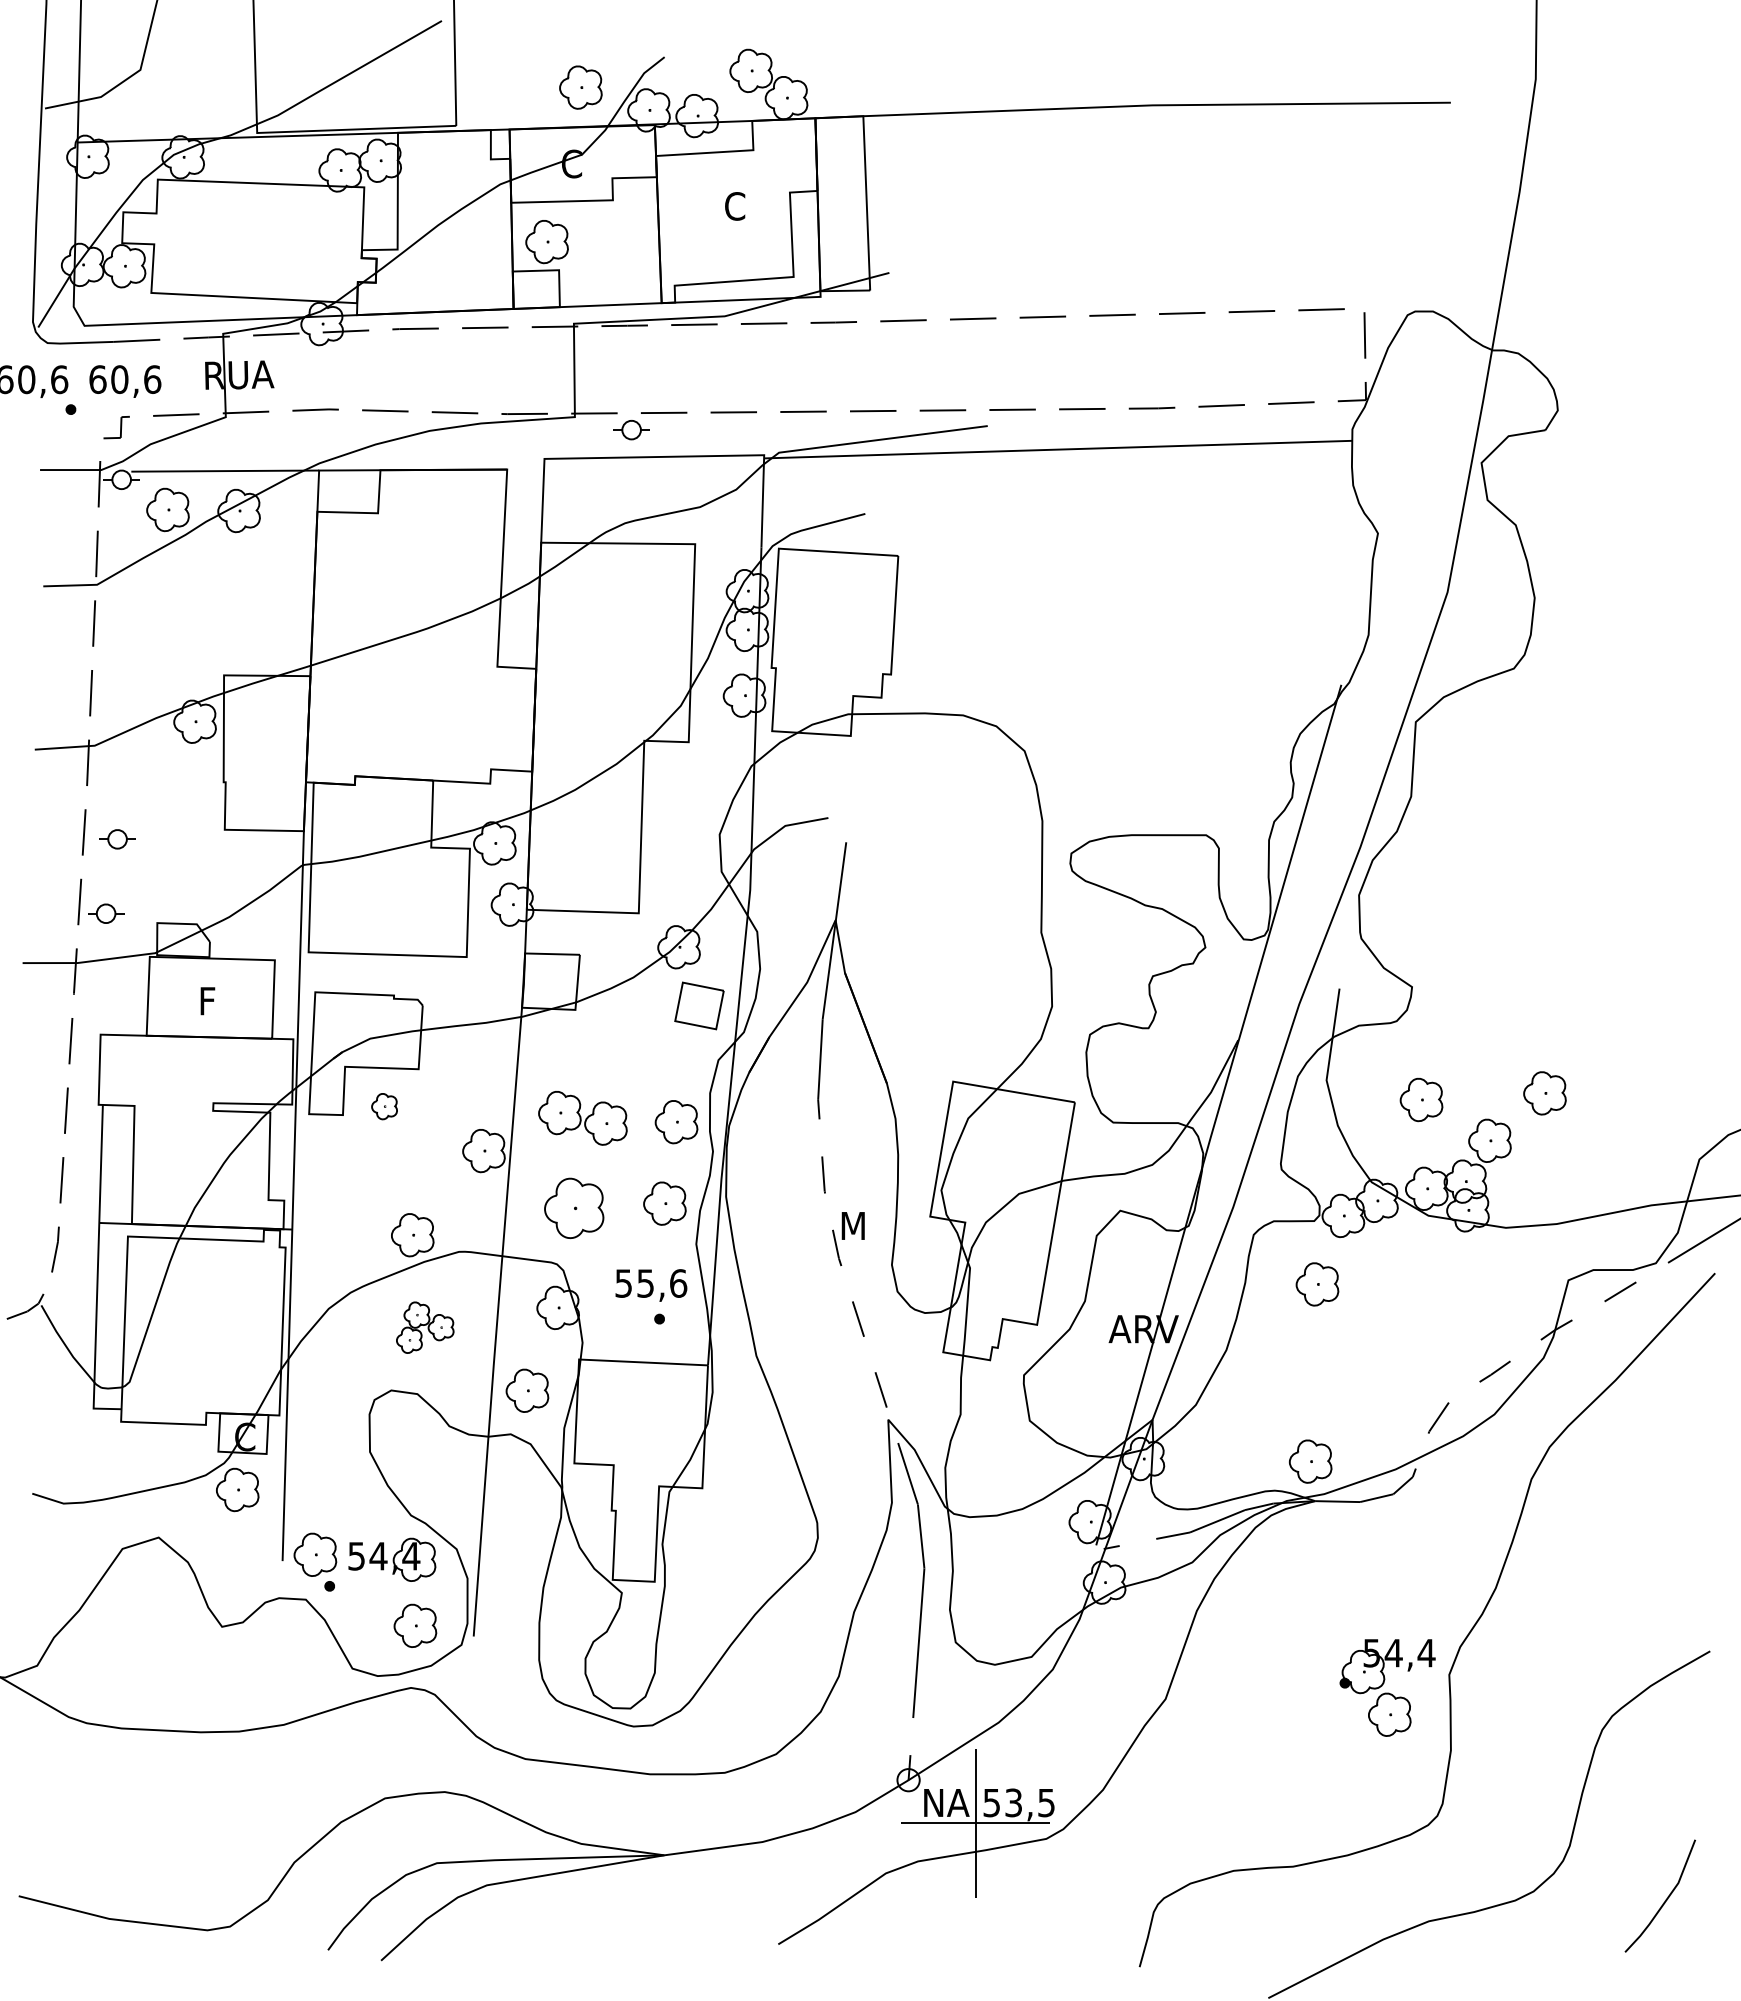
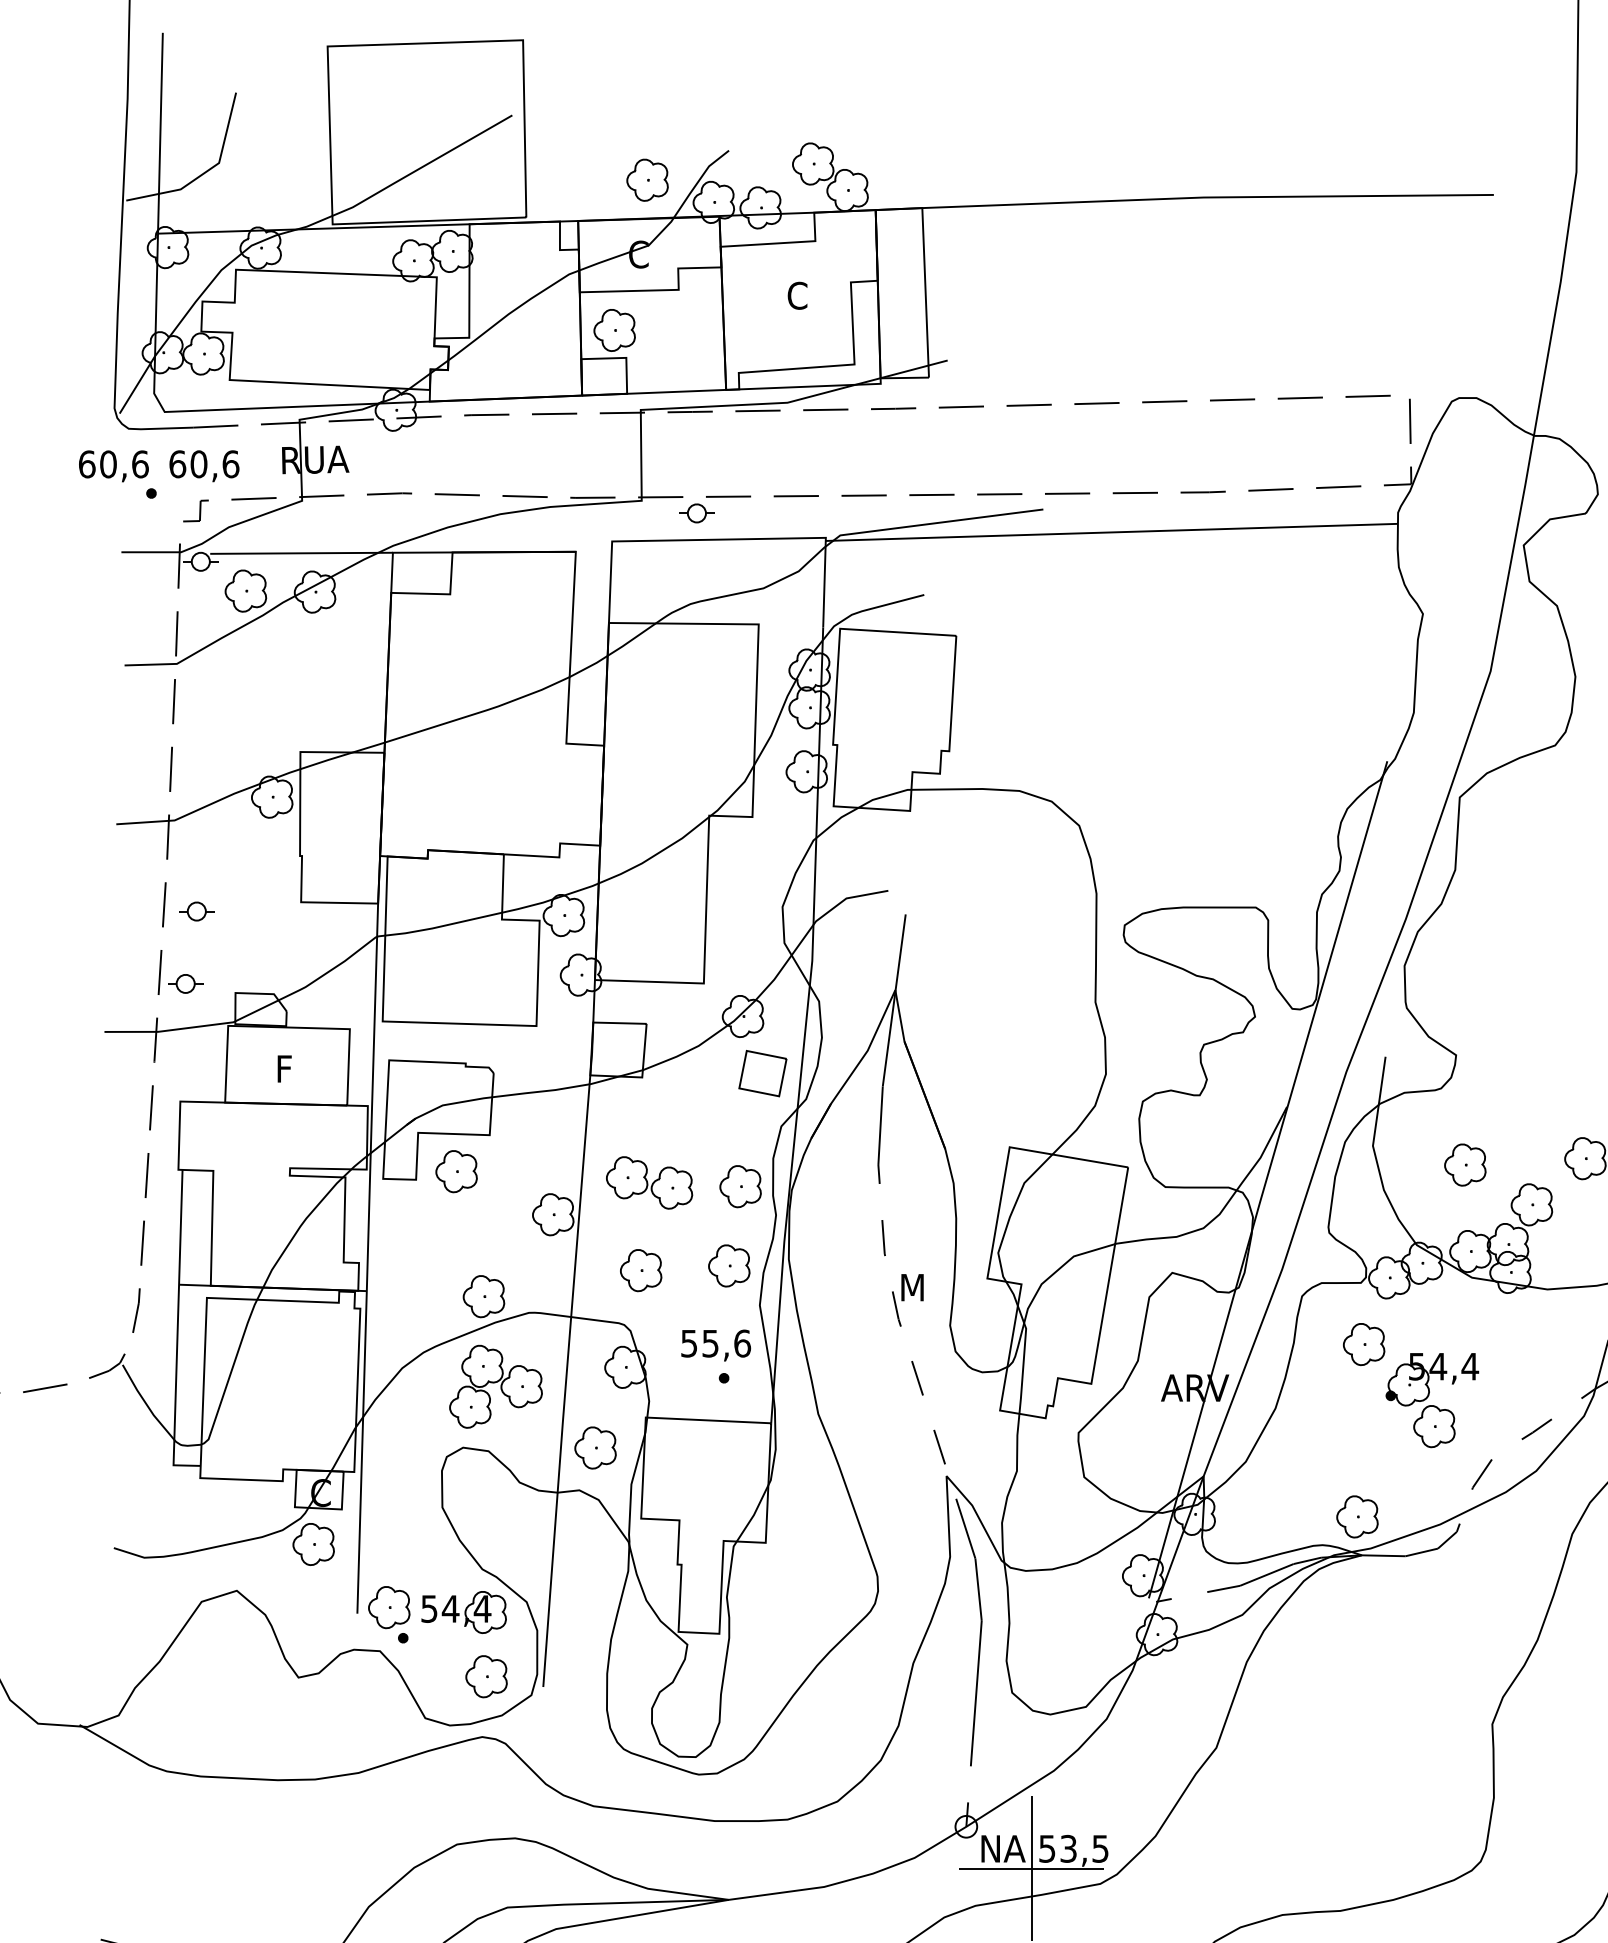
part: (384, 1106) -> (456, 1171), size x1.67
part: (574, 1208) -> (641, 1270), size x0.71
part: (425, 1327) -> (496, 1386), size x1.67
part: (1387, 1687) -> (1432, 1400), moved

